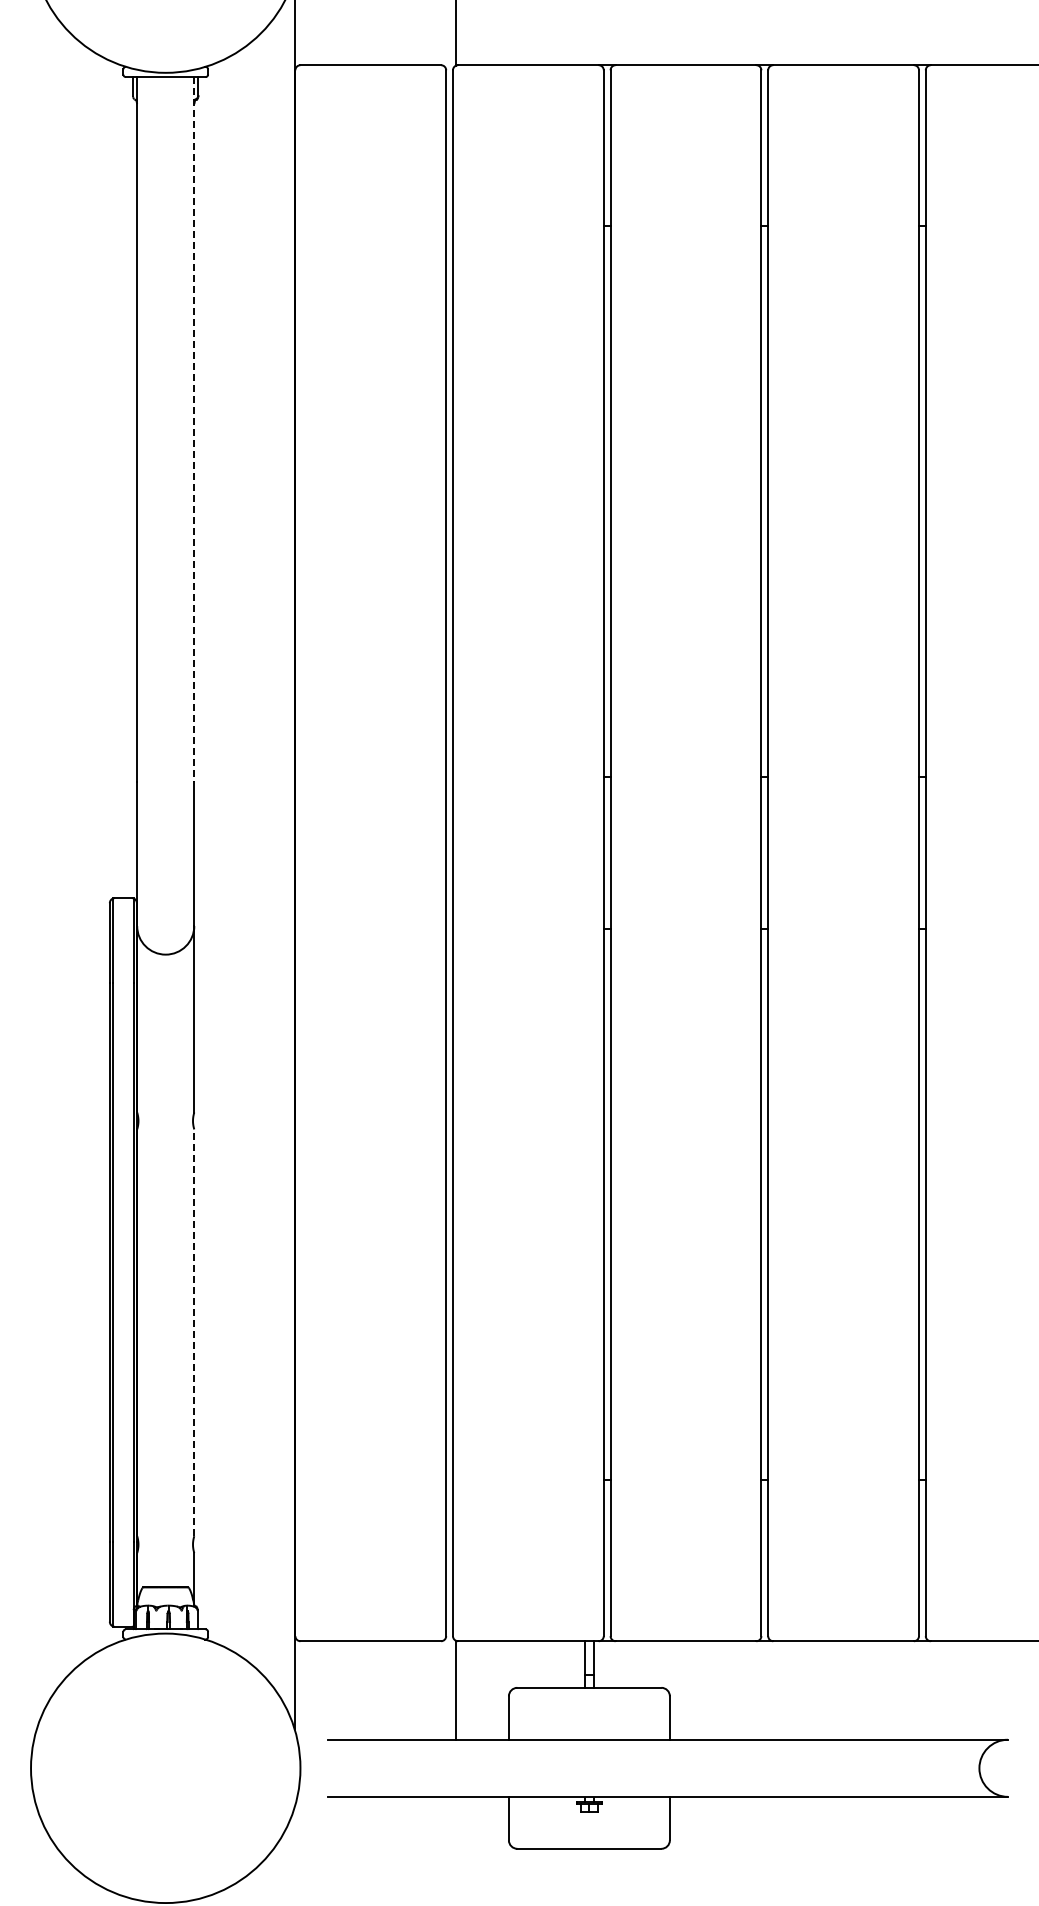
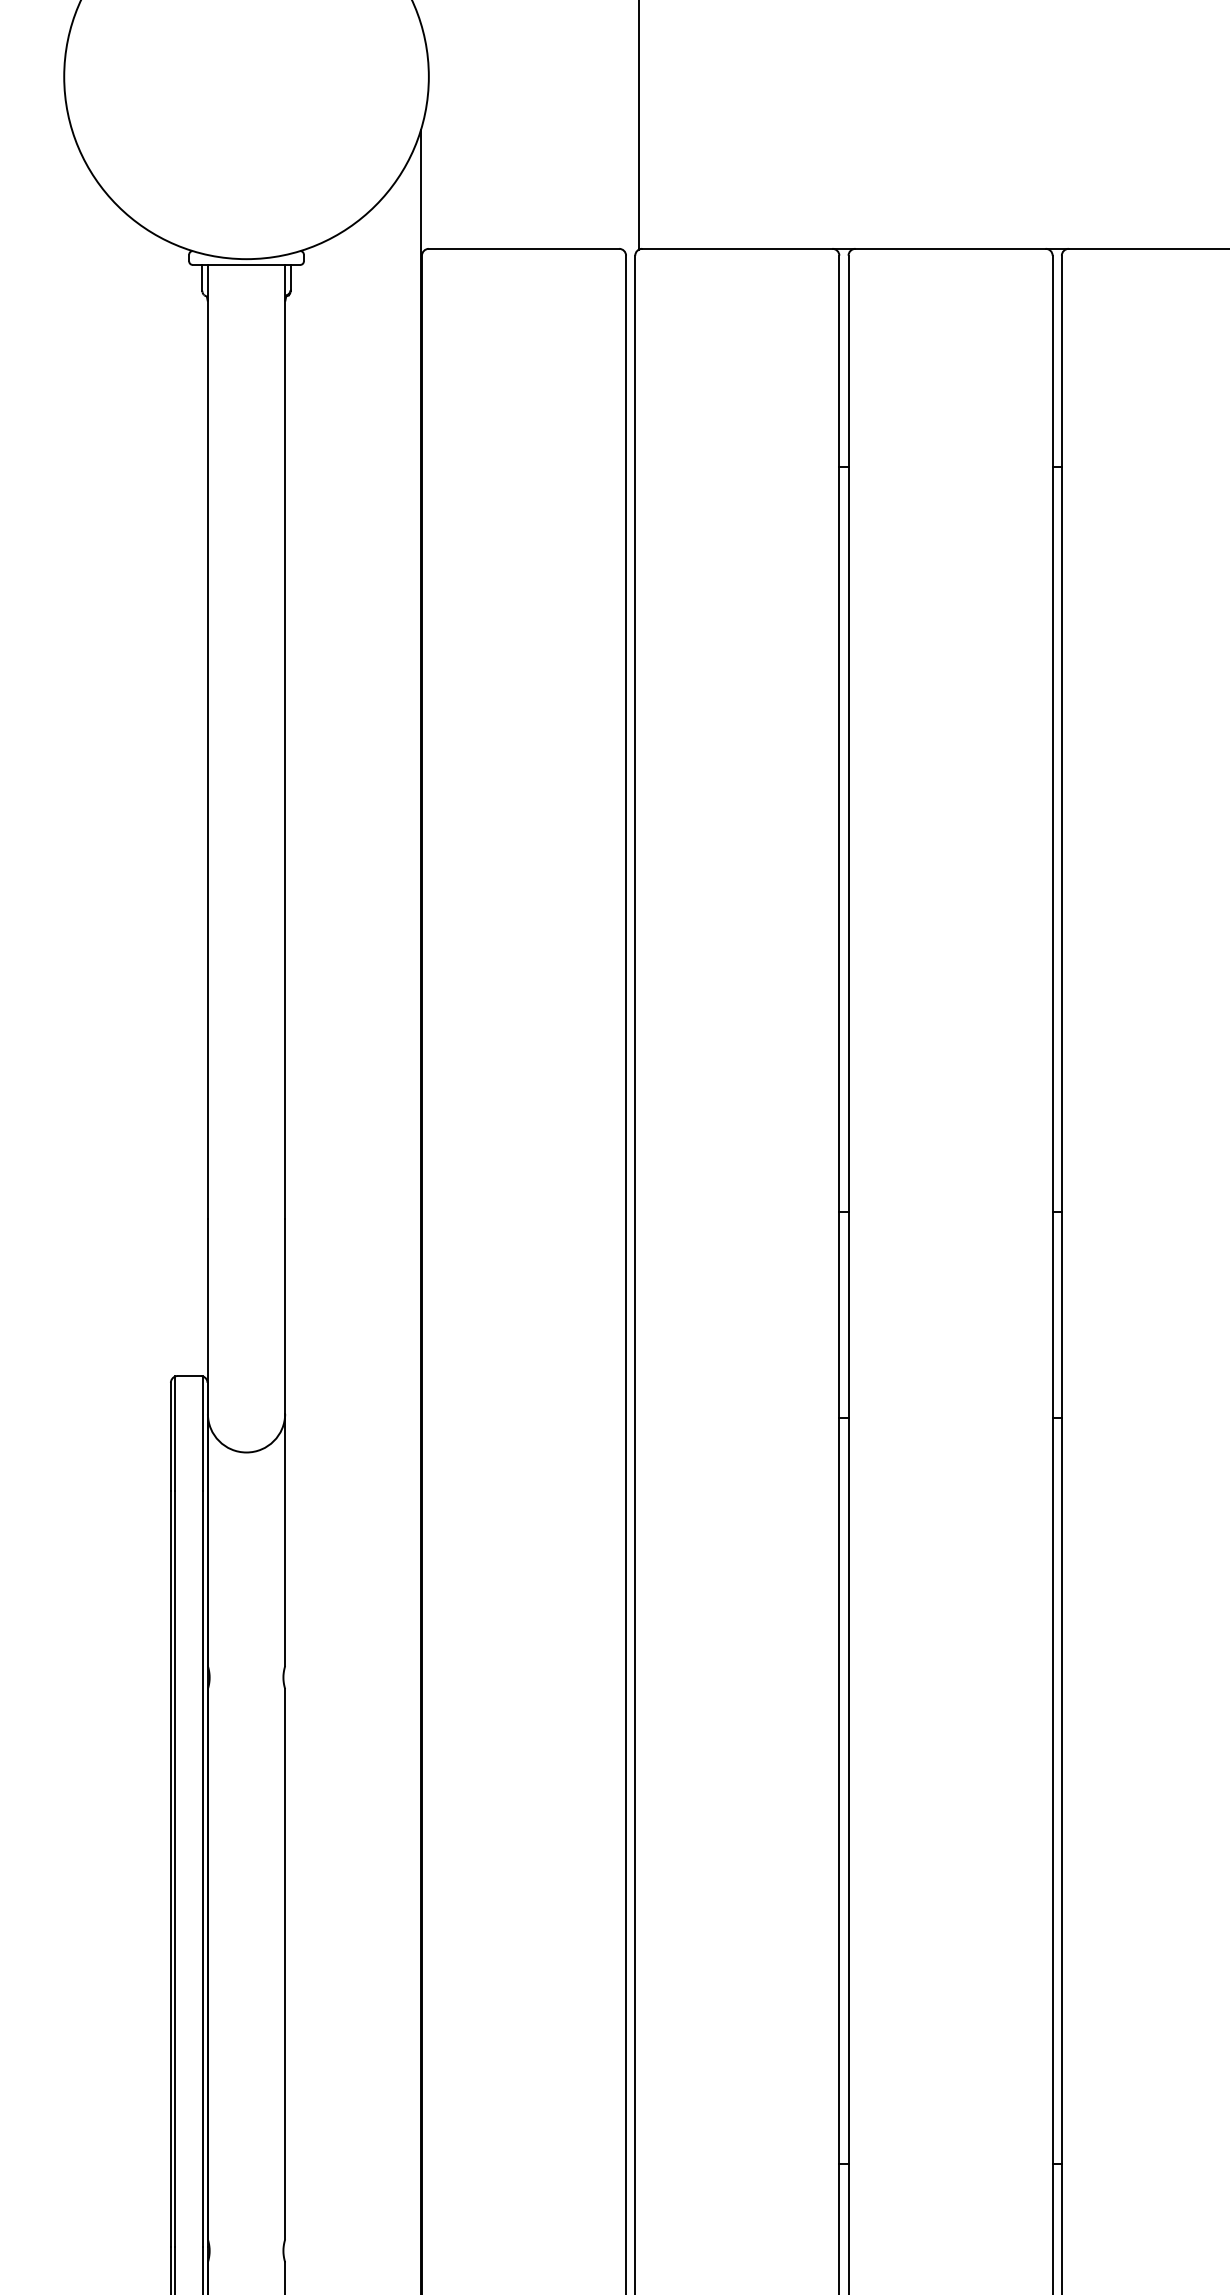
line: (194, 430) -> (285, 743), dashed -> solid
line: (194, 1332) -> (285, 1963), dashed -> solid

